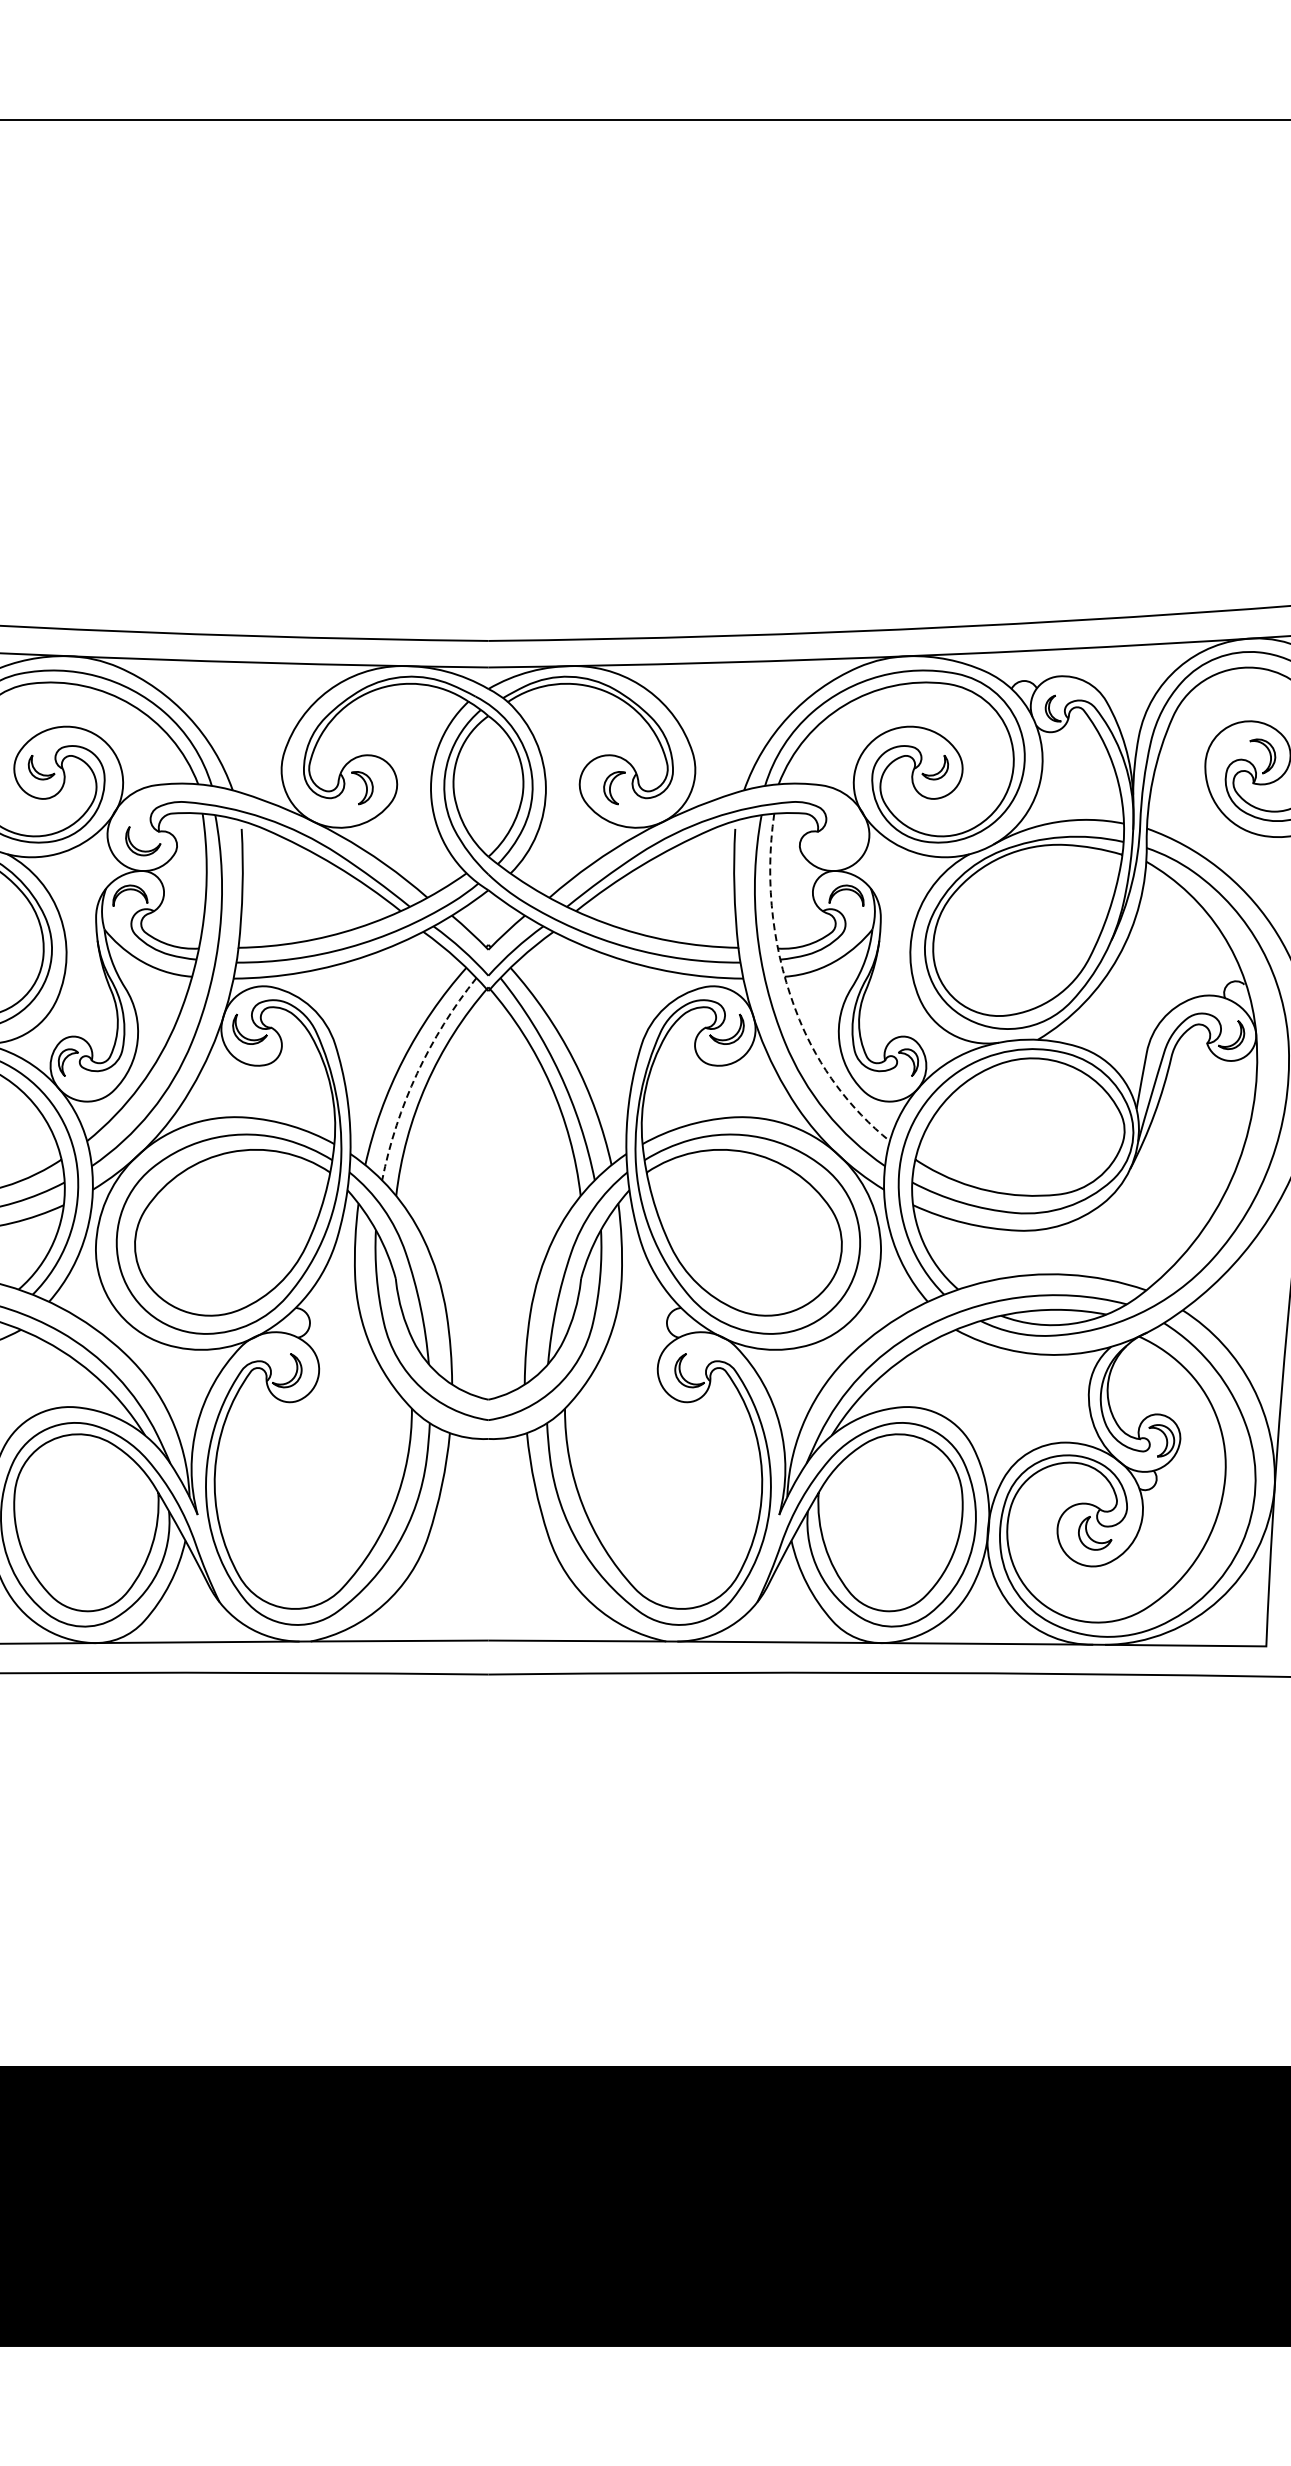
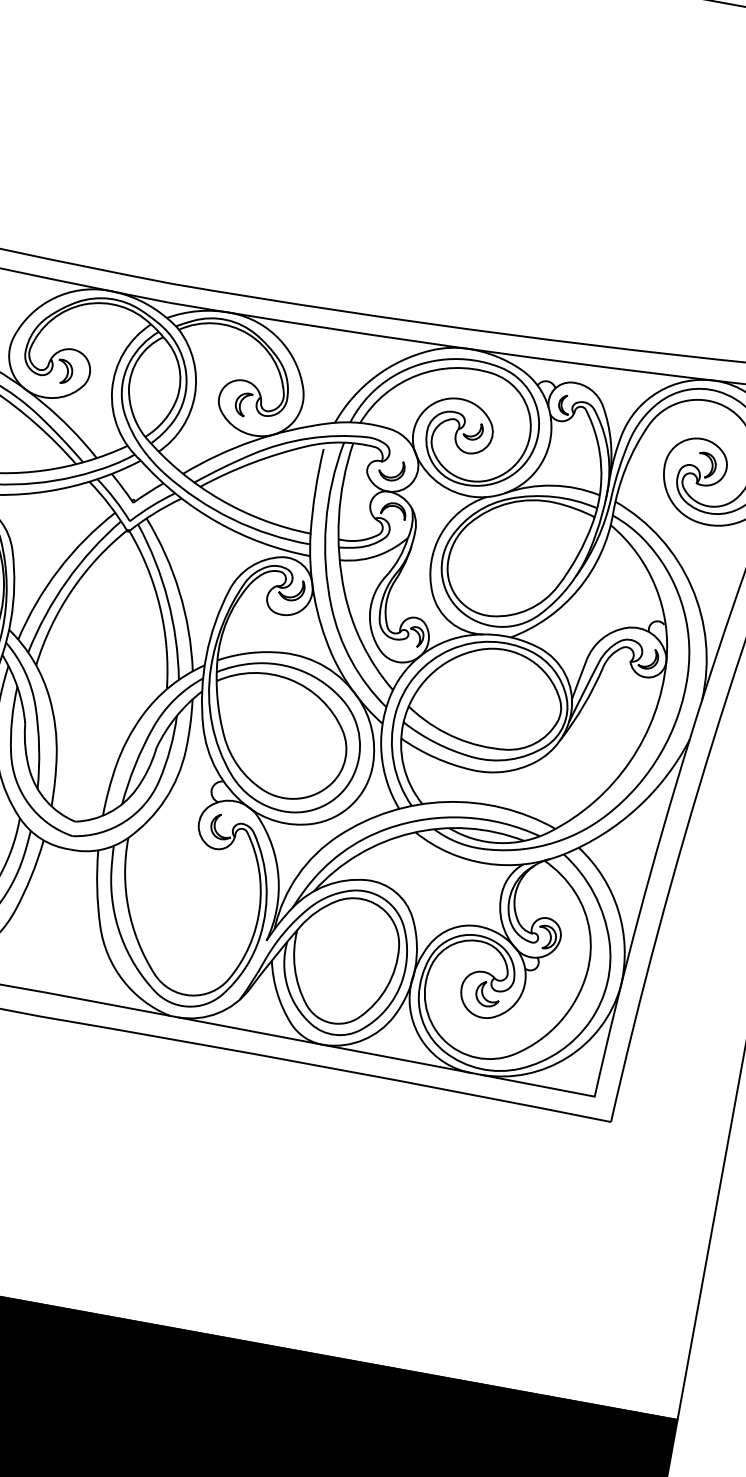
part: (836, 849) -> (392, 476), added
line: (790, 994) -> (341, 573), dashed -> solid
line: (417, 1073) -> (67, 581), dashed -> solid

